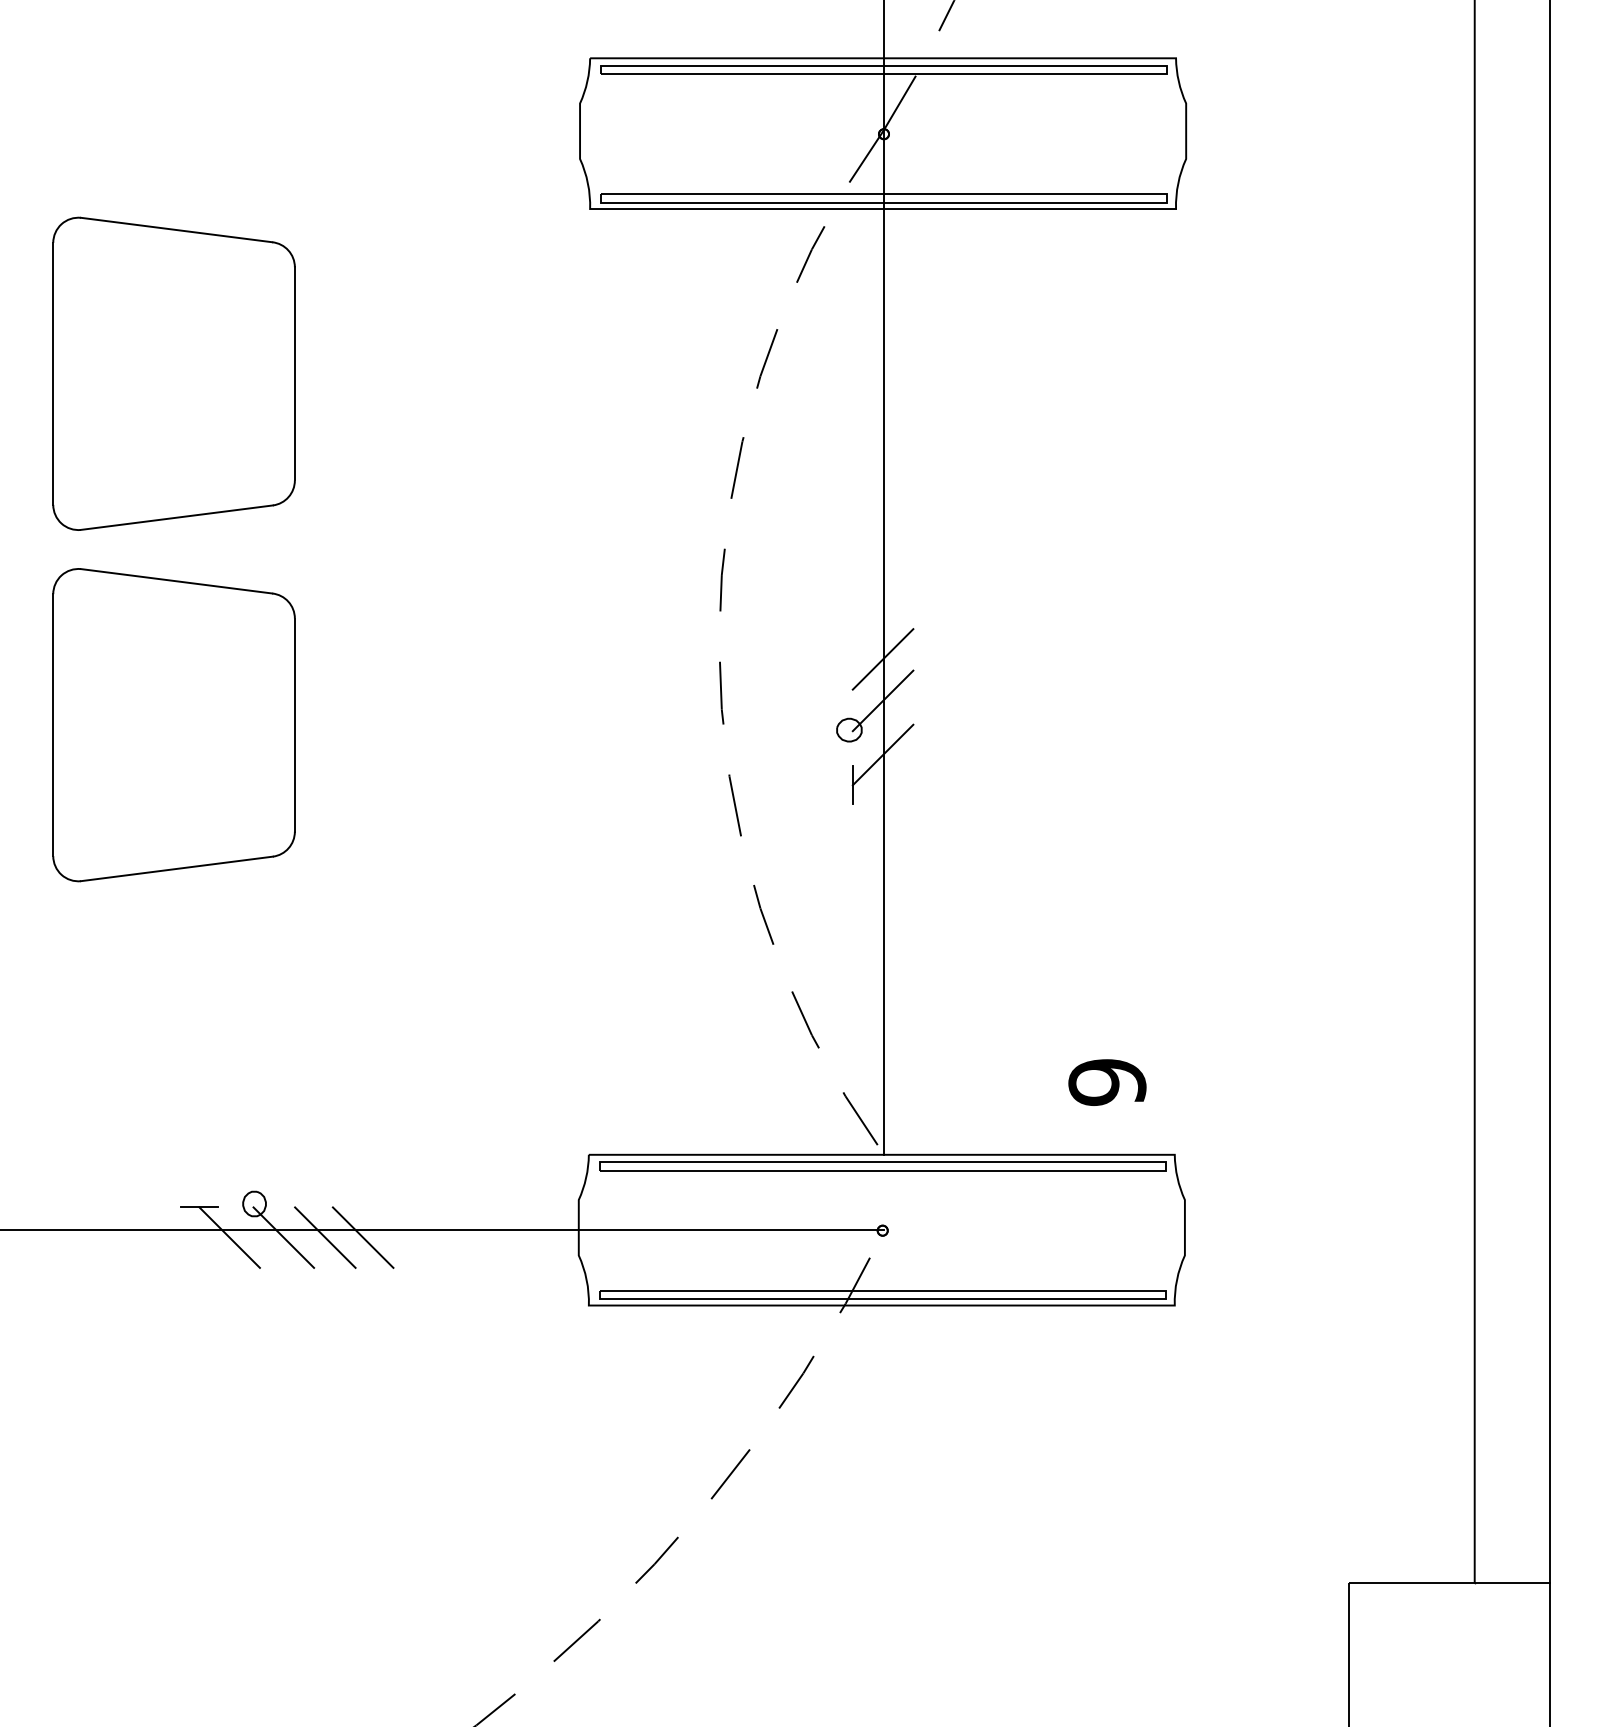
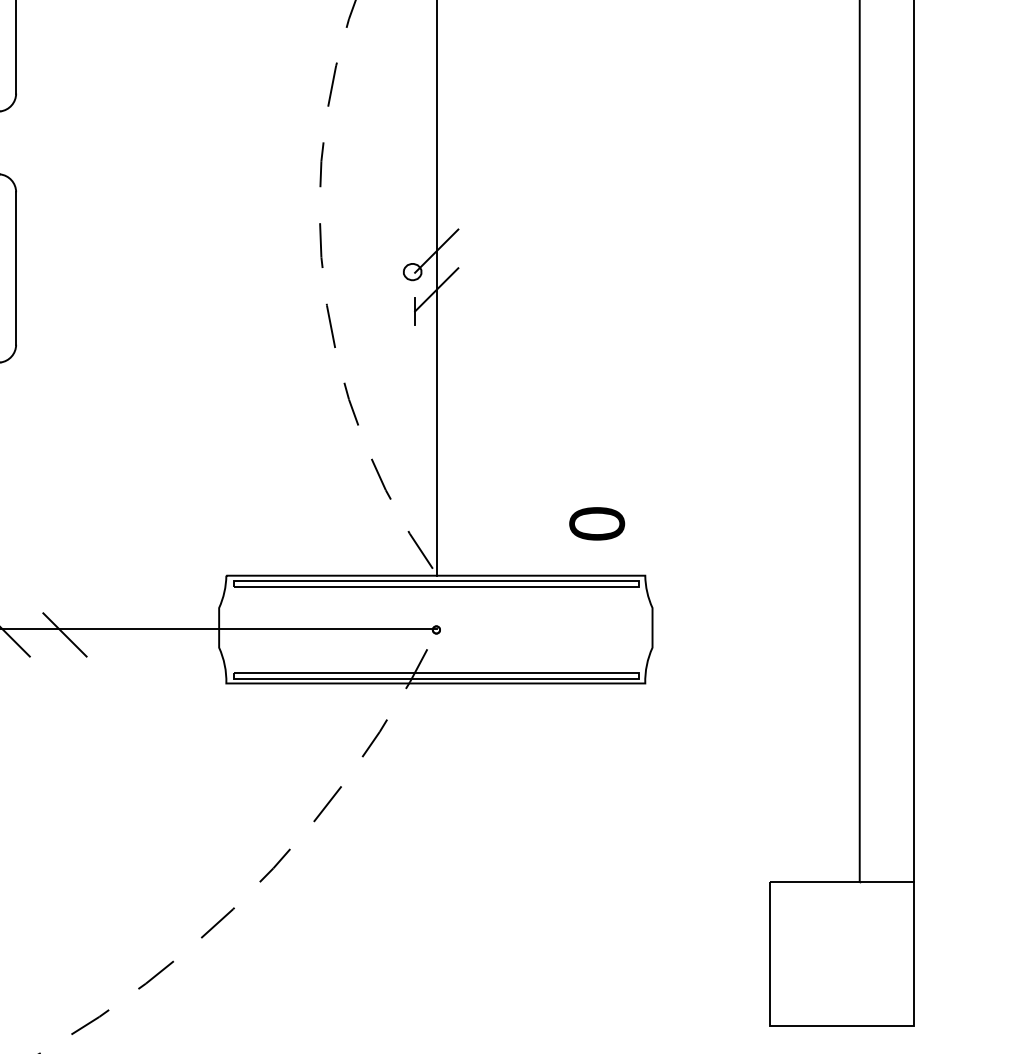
line: (882, 659) -> (436, 221), removed
text: (1107, 1081) -> (597, 523), 9 -> 0
line: (325, 1237) -> (38, 634), removed

